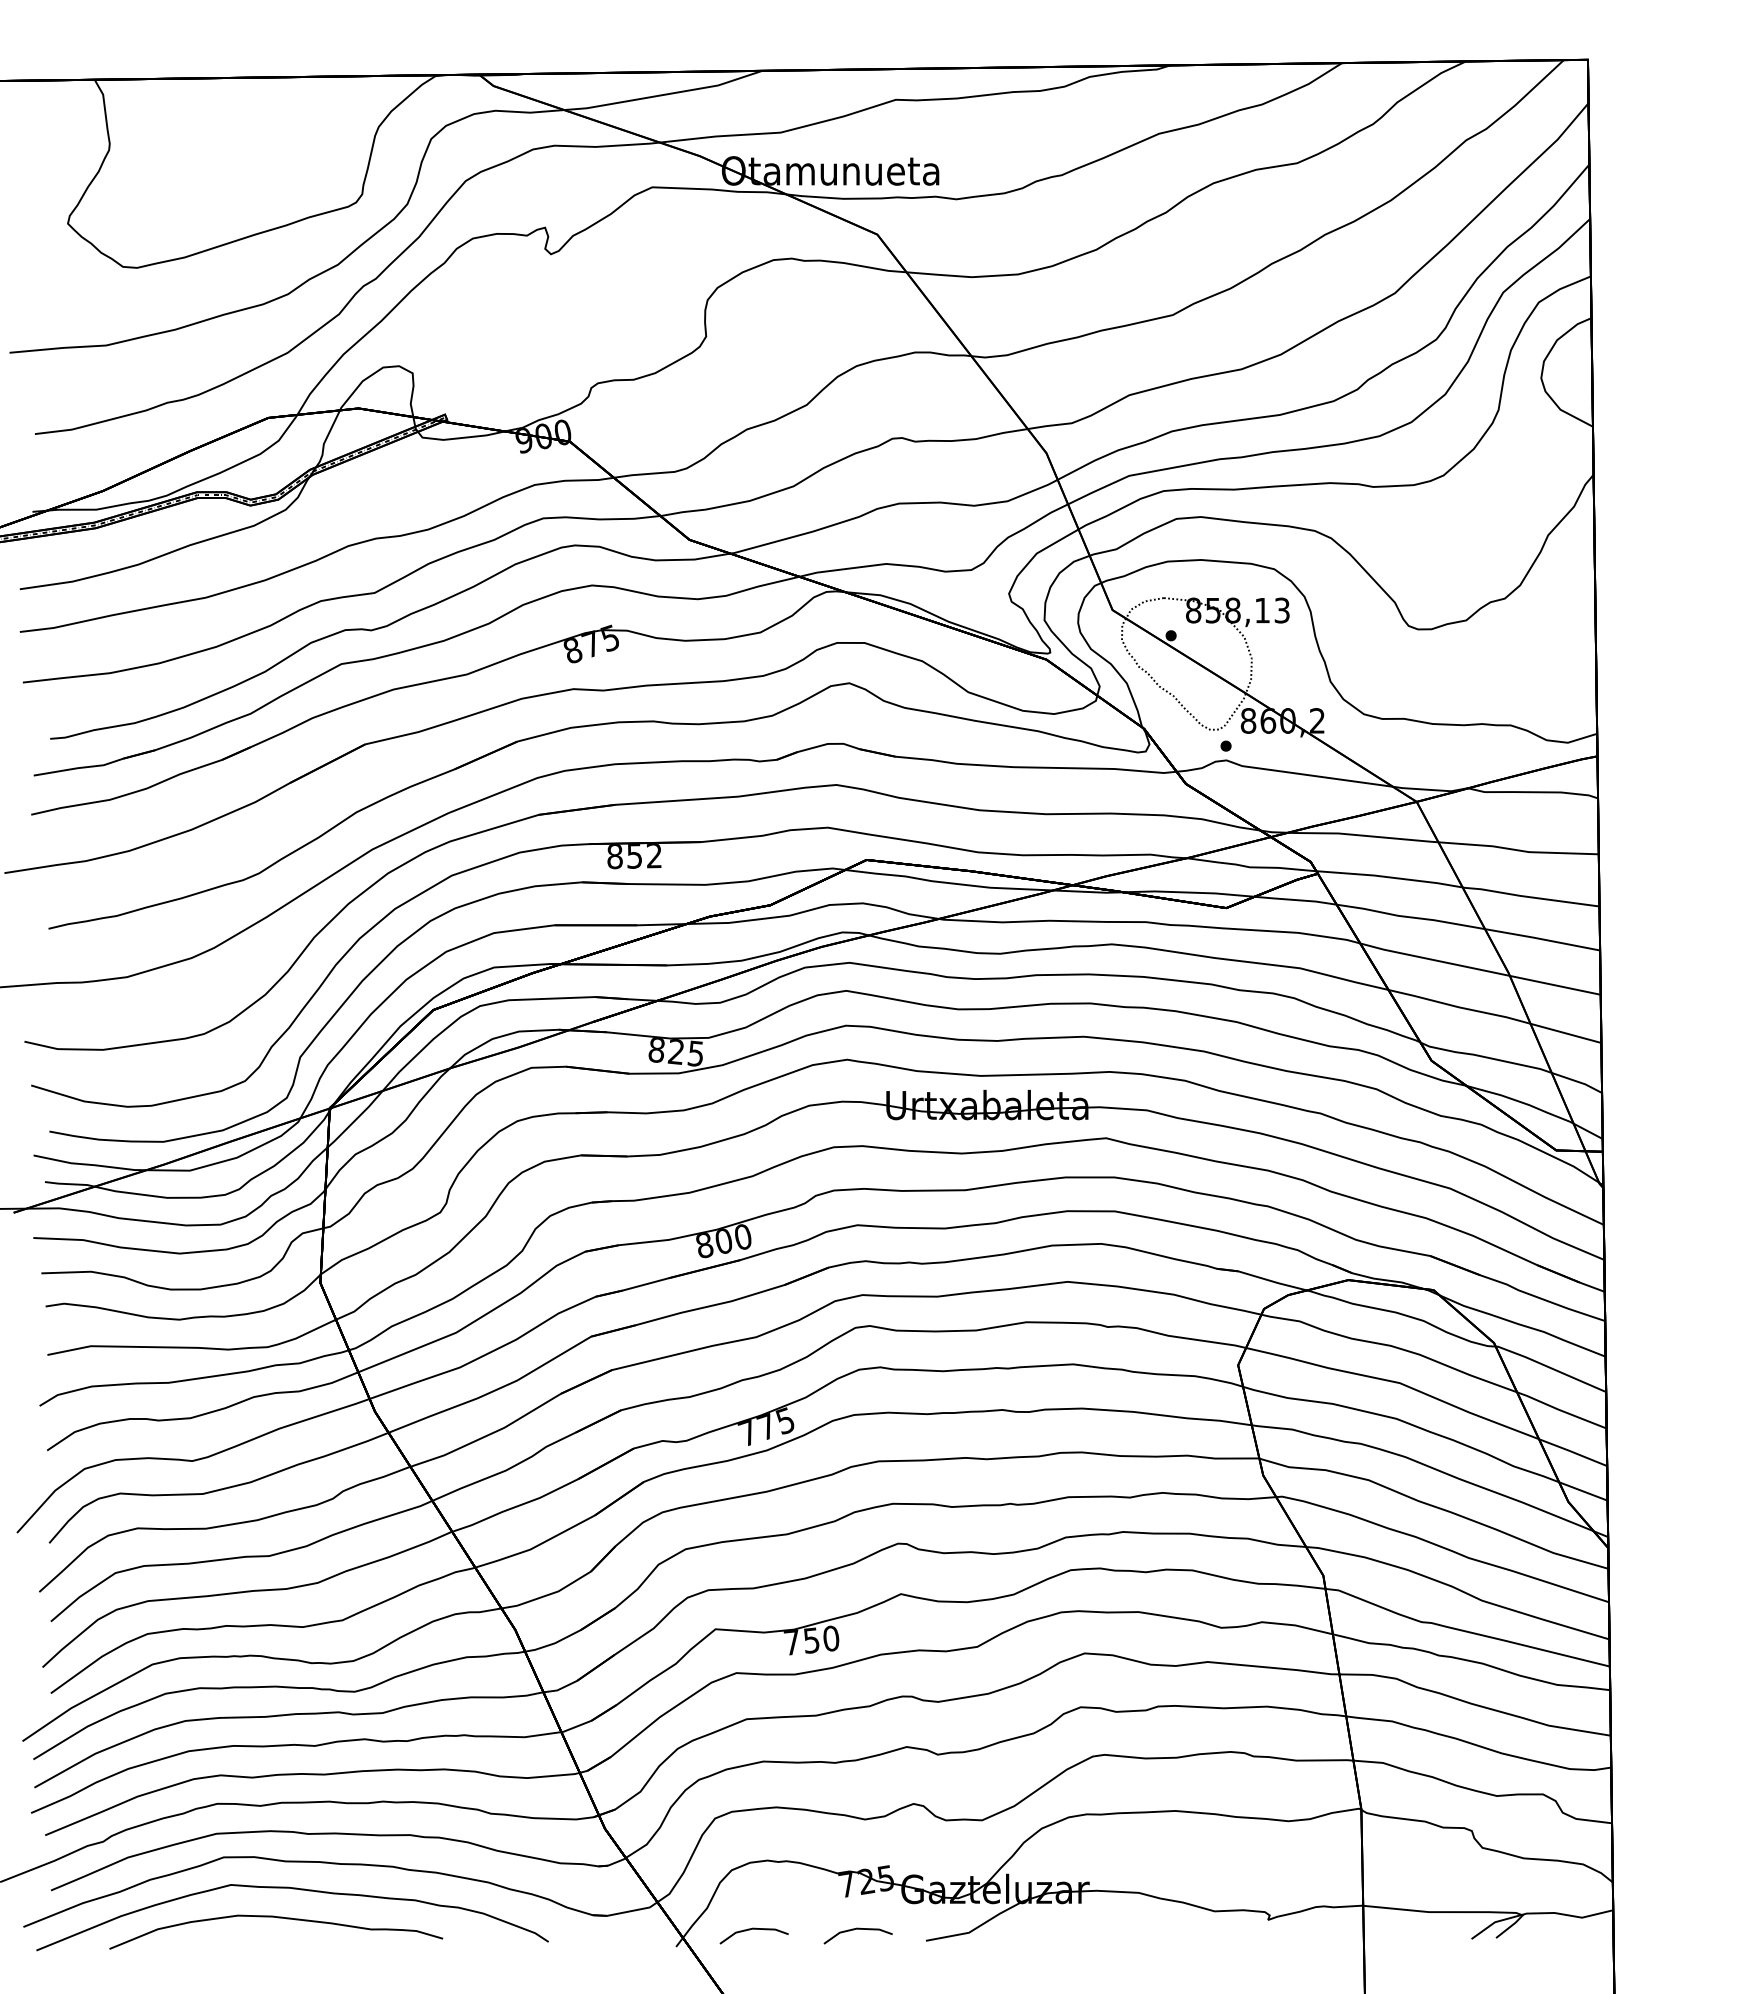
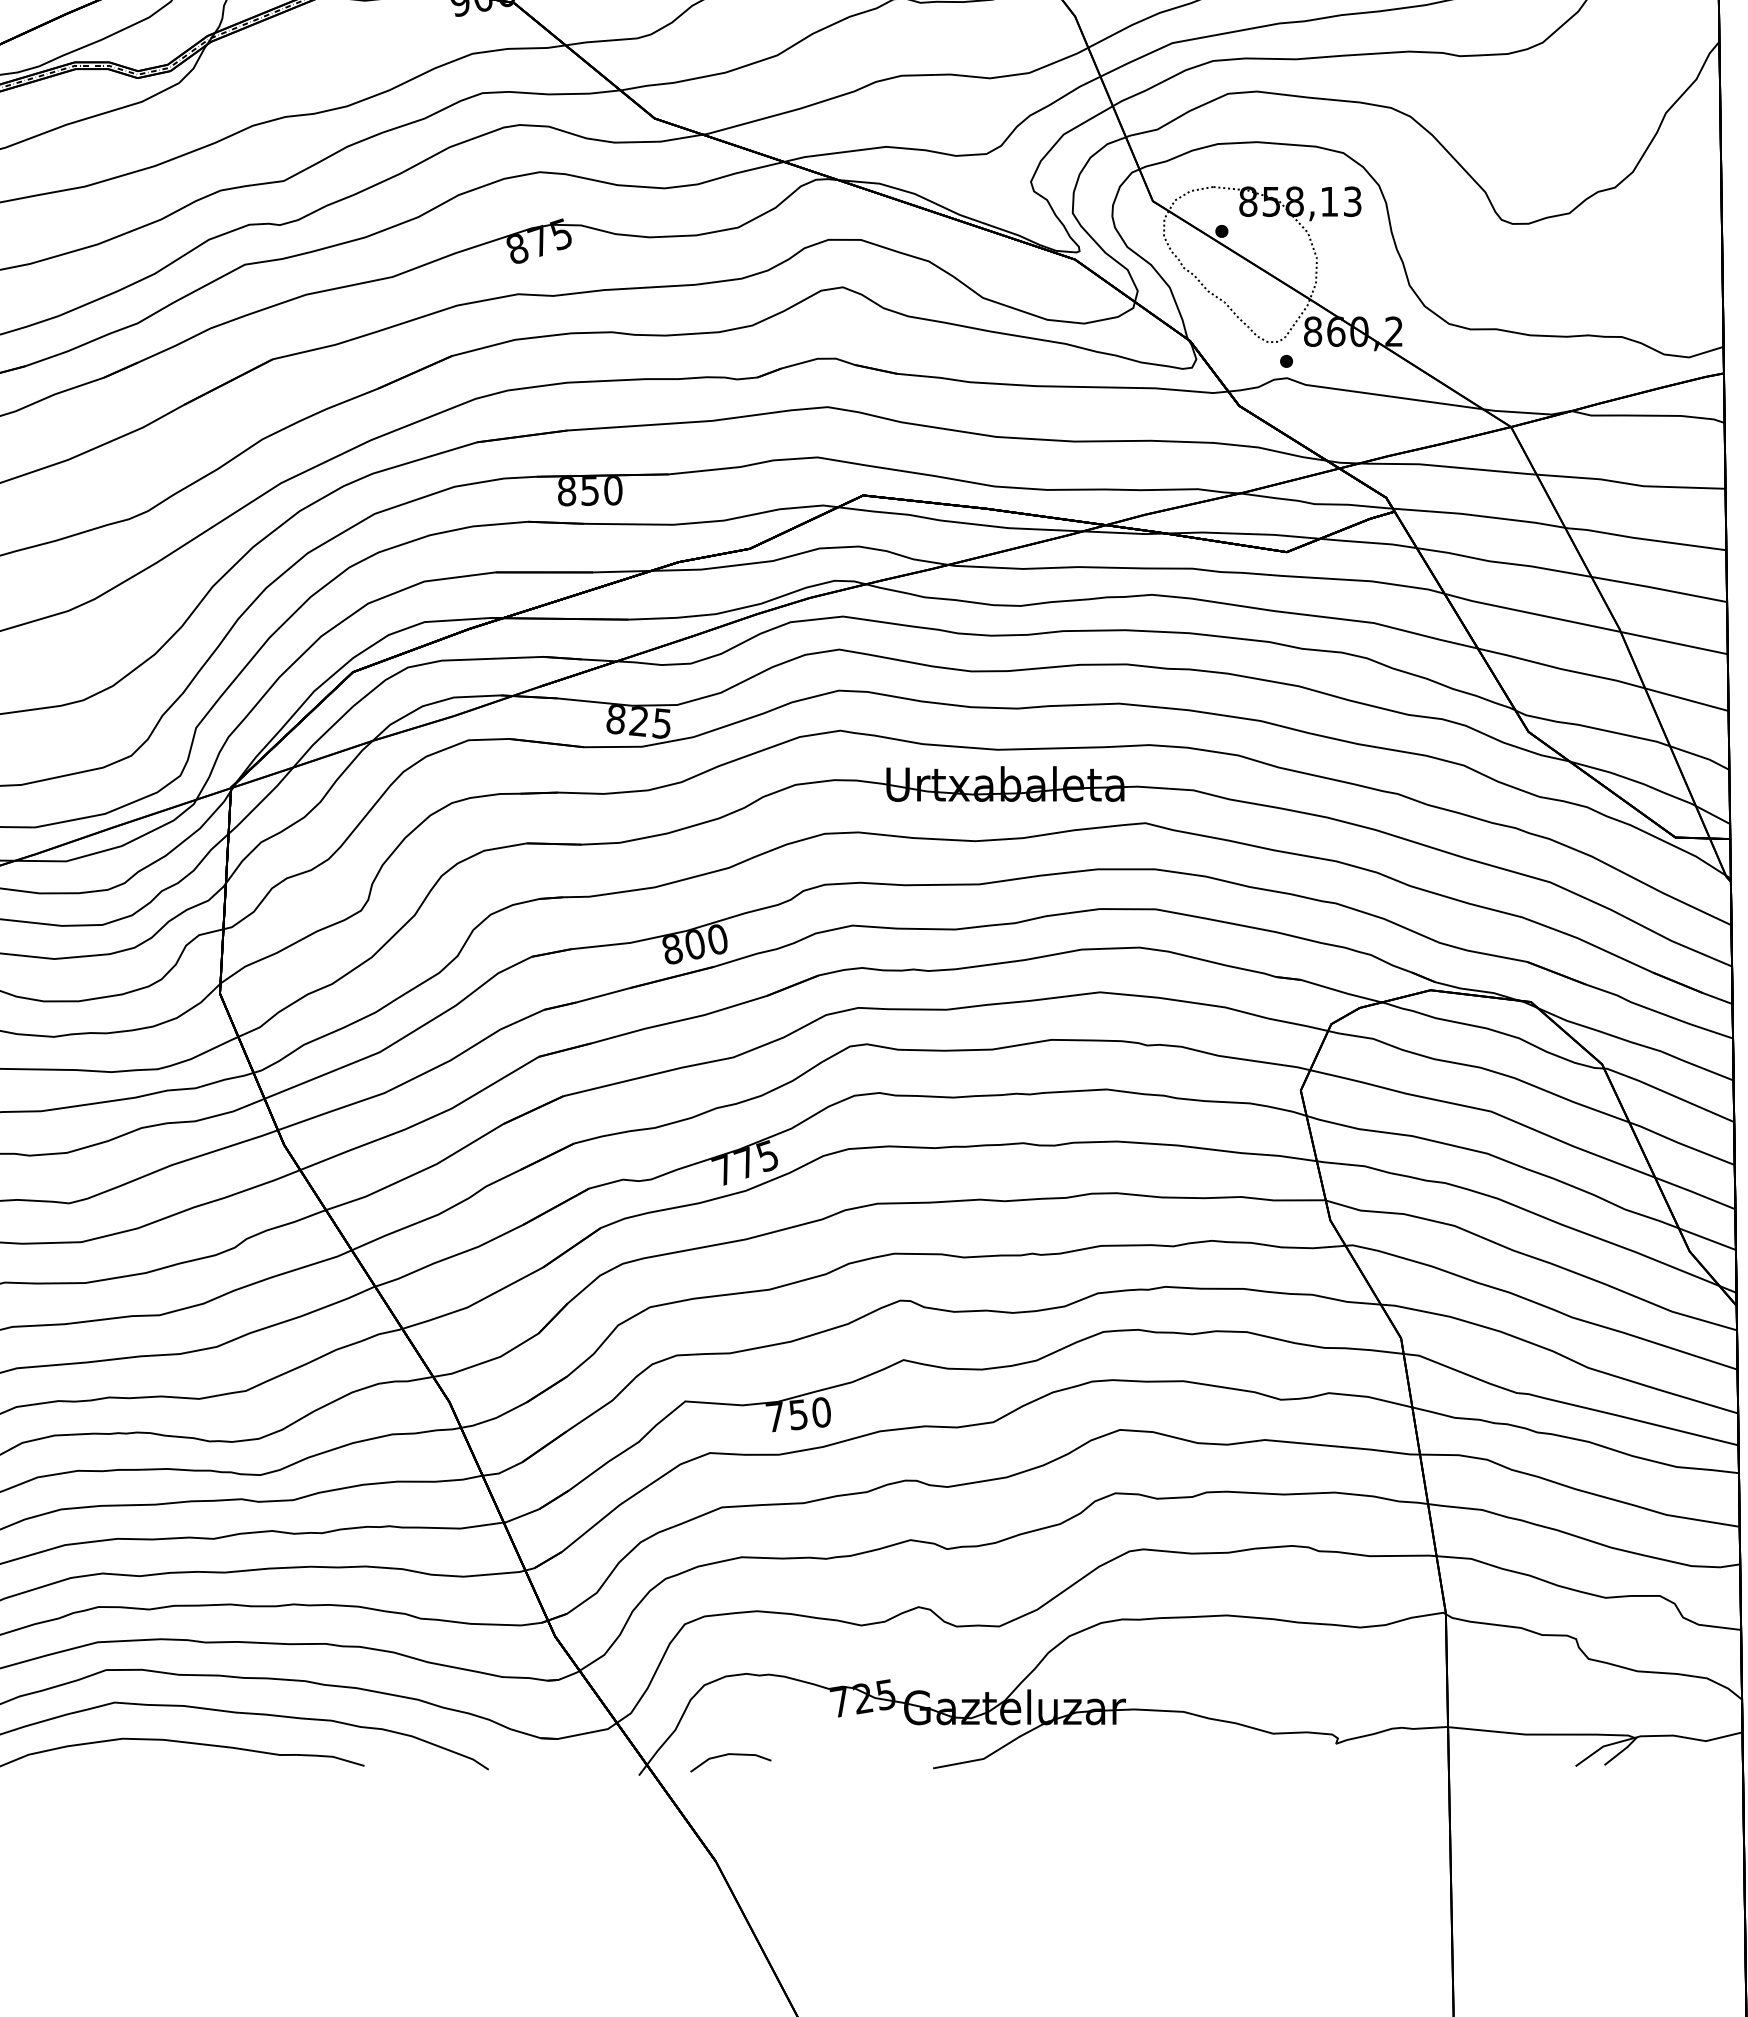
text: (654, 856) -> (613, 491), 852 -> 850
line: (854, 1930) -> (848, 1756), removed

